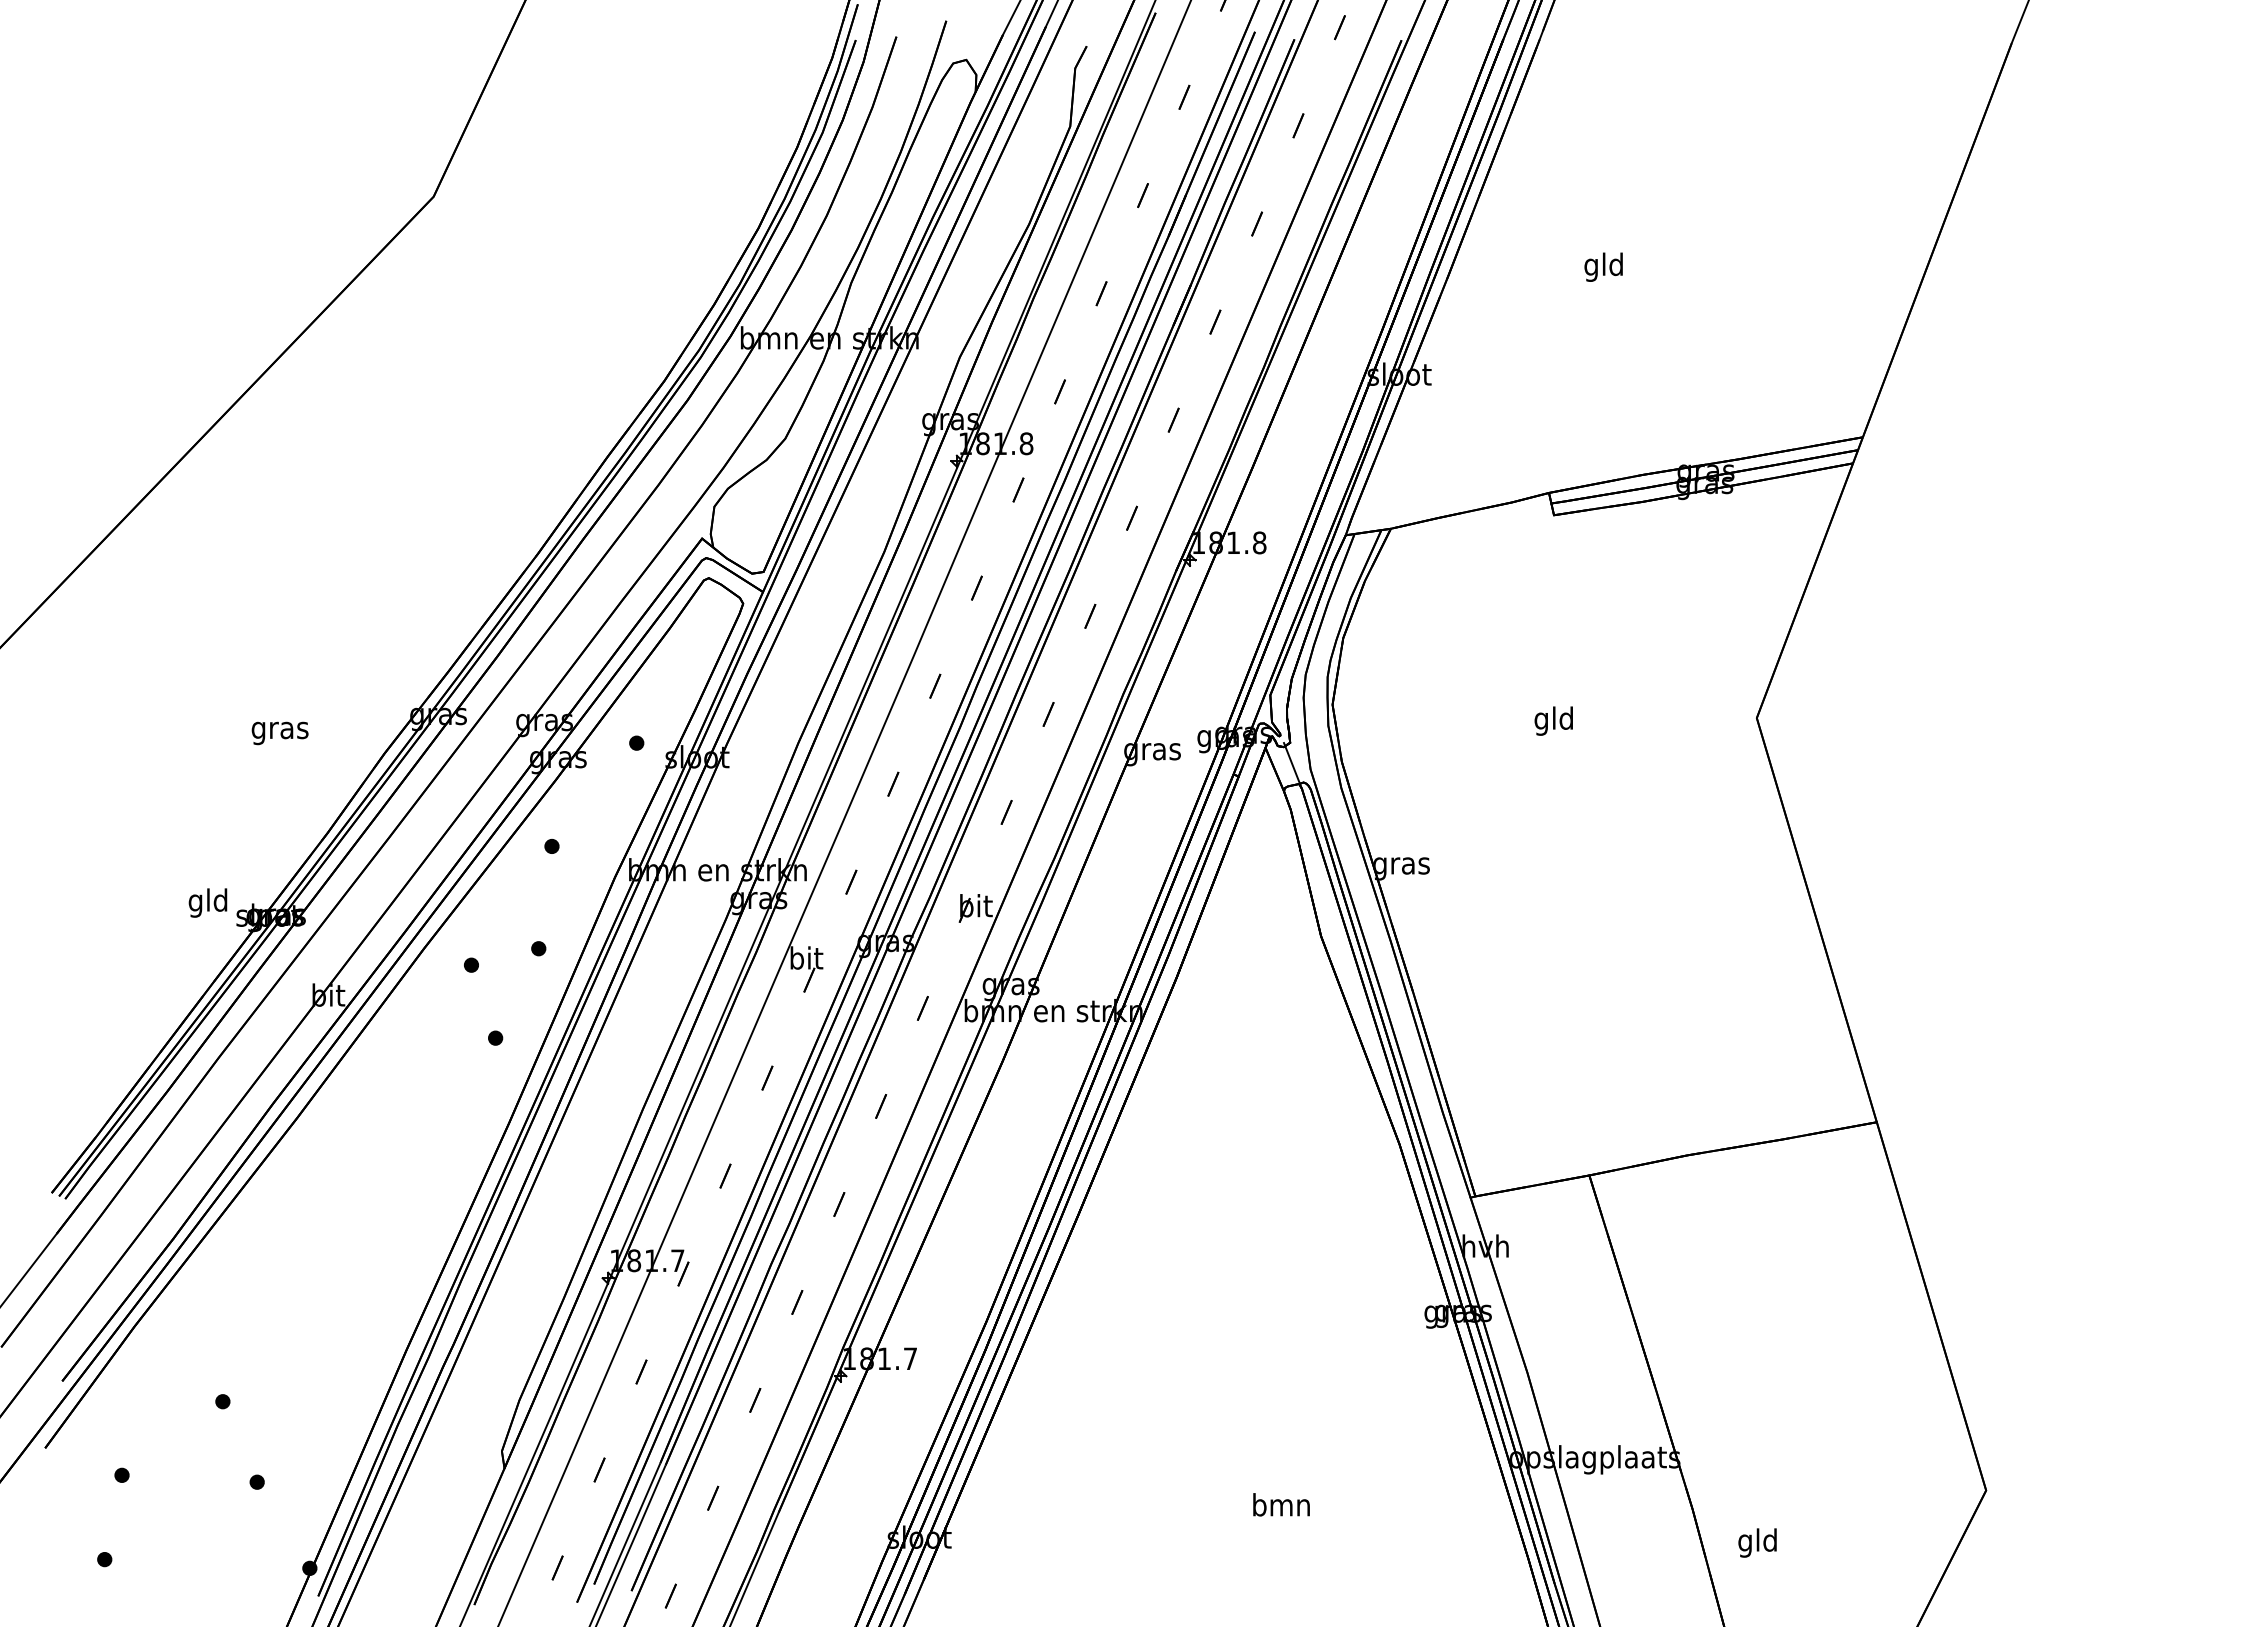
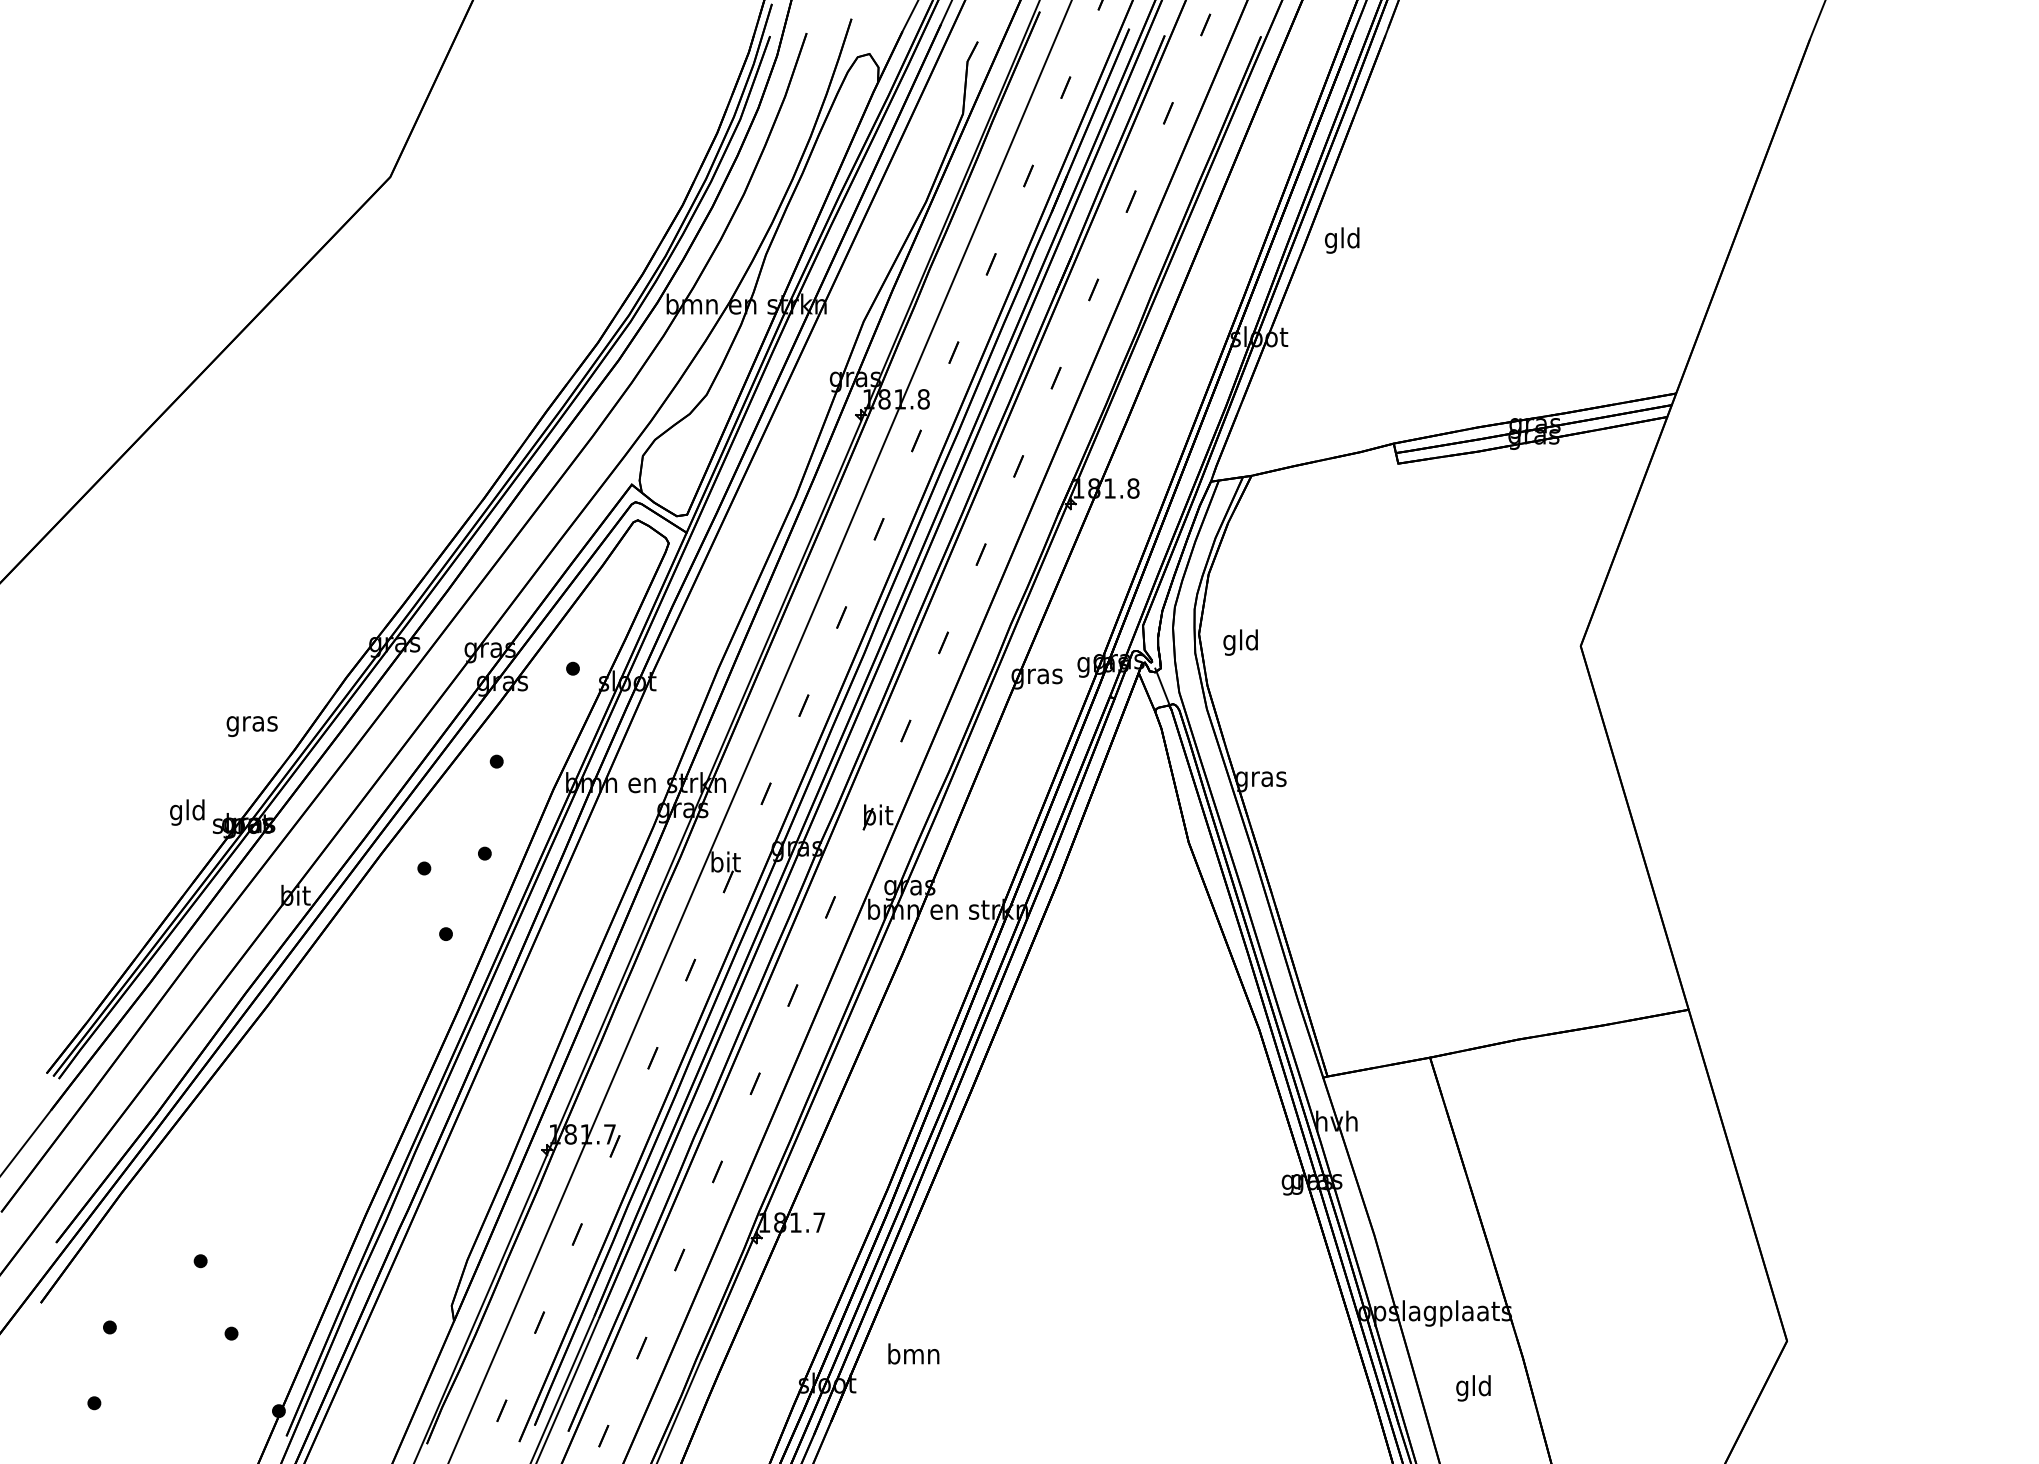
text: (1603, 266) -> (1342, 239), moved
text: (1553, 720) -> (1240, 642), moved
text: (279, 733) -> (251, 726), moved
text: (1281, 1504) -> (913, 1353), moved
text: (1757, 1542) -> (1473, 1387), moved

